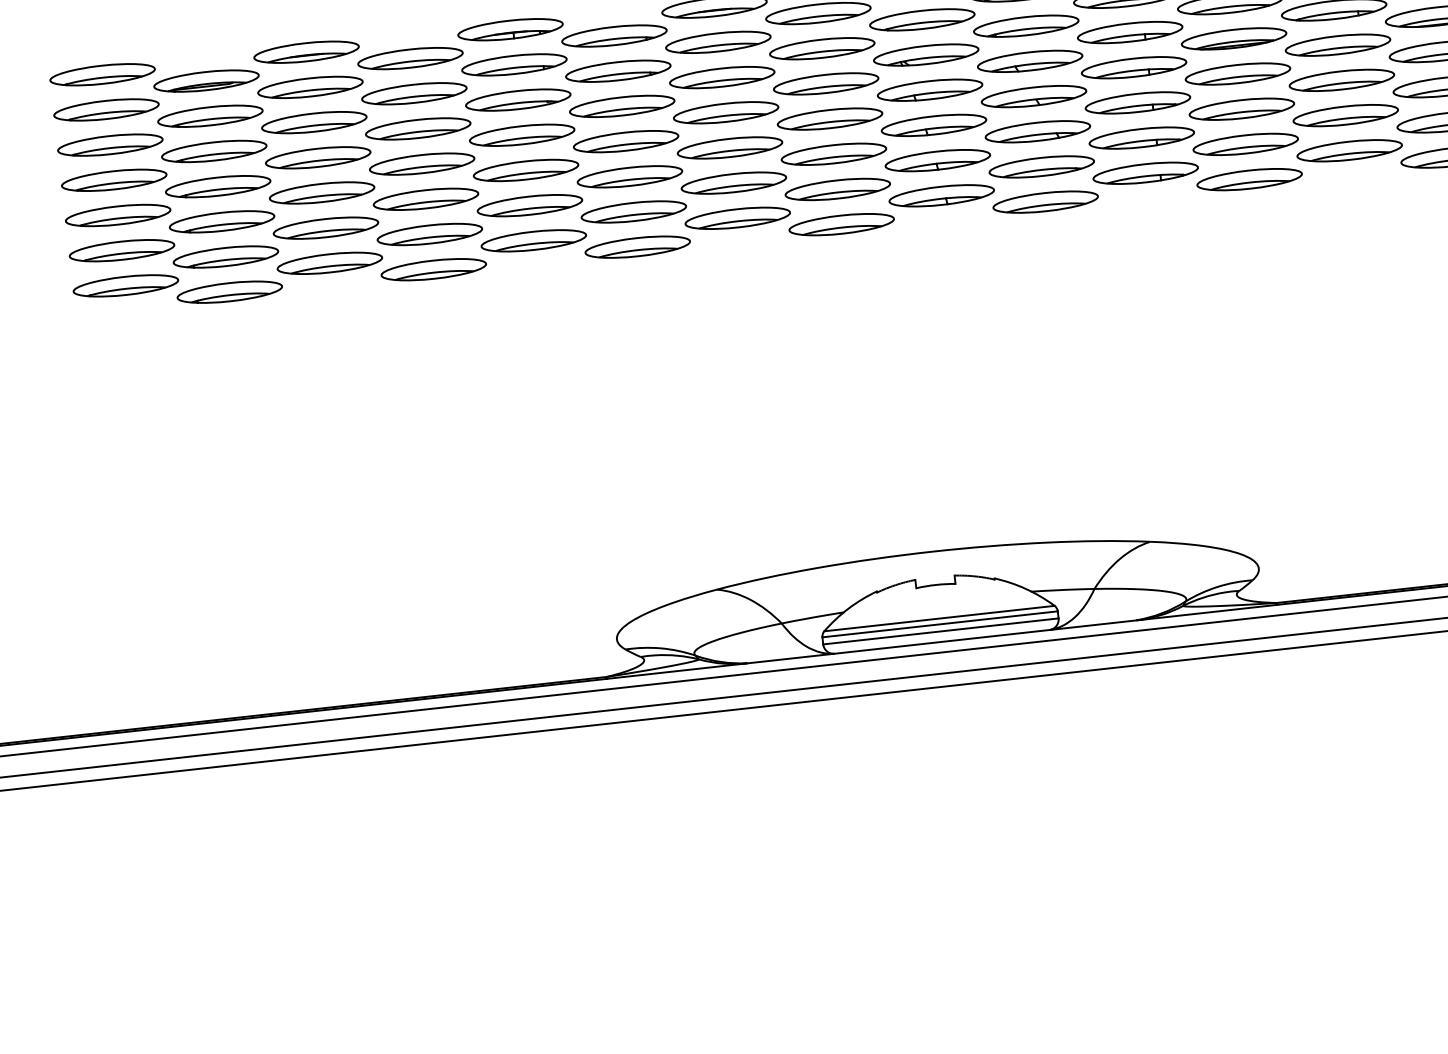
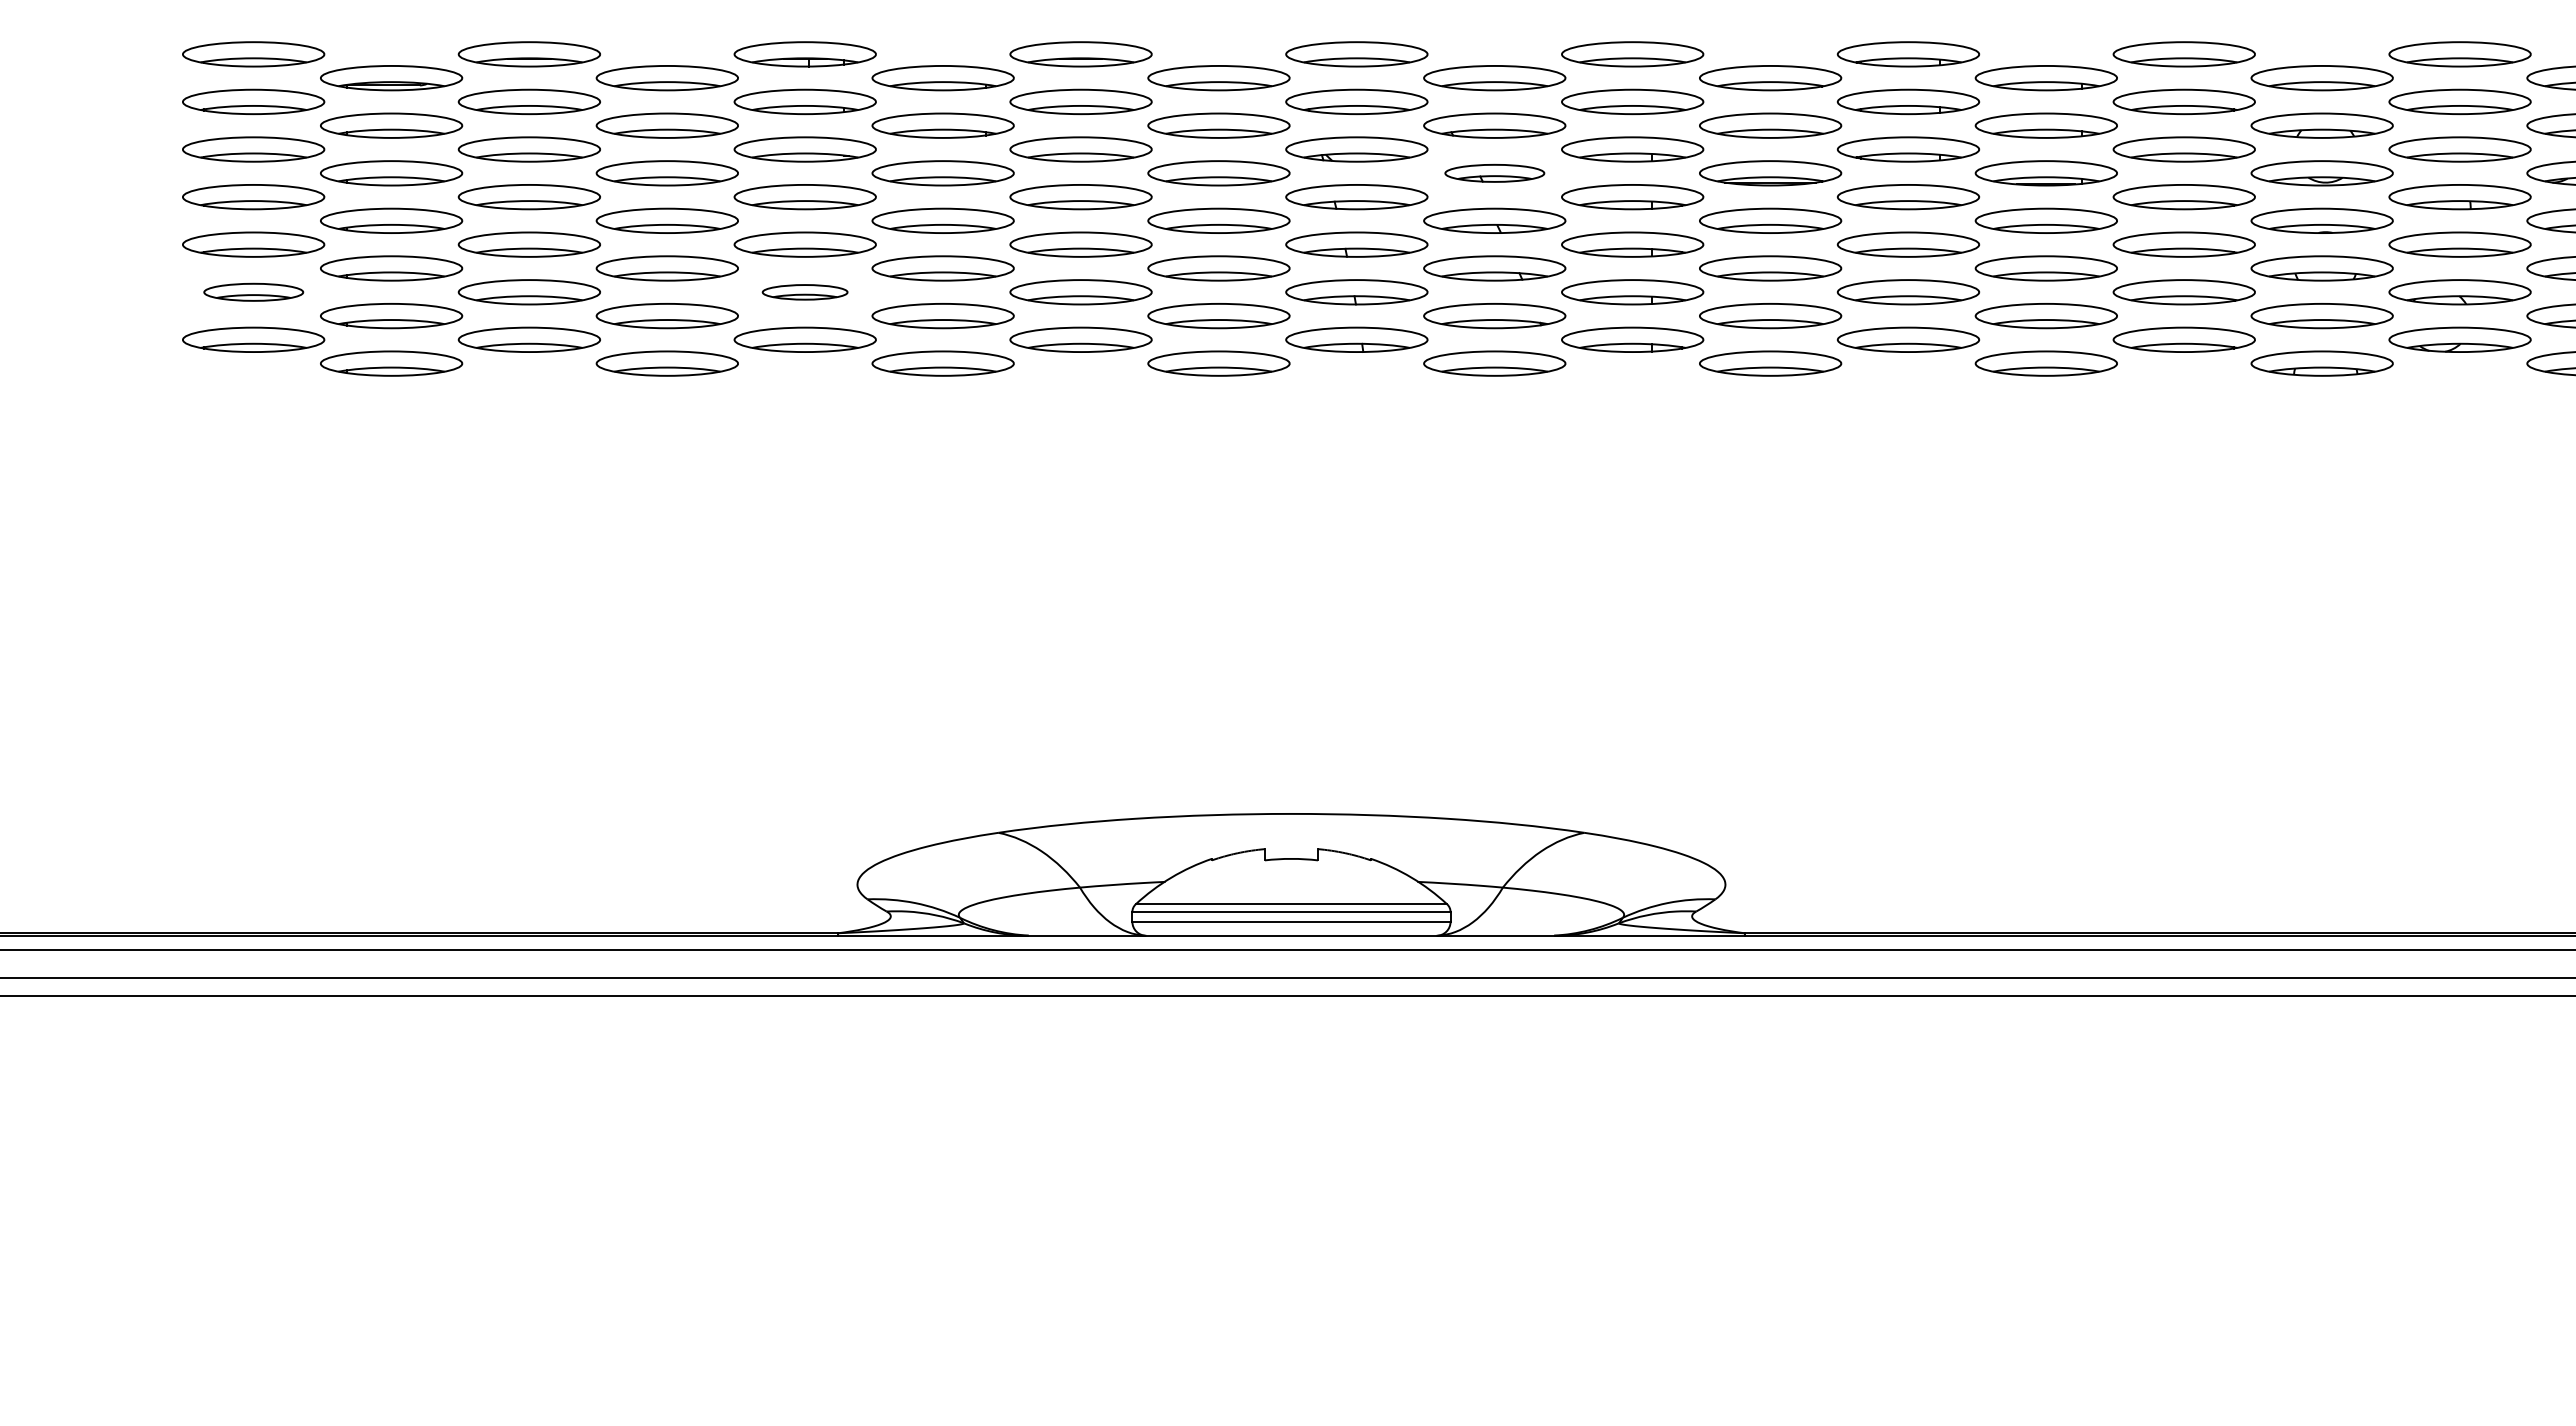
part: (1029, 61) -> (1494, 173), size x0.7
part: (529, 205) -> (804, 292), size x0.6
part: (121, 250) -> (253, 292), size x0.7

